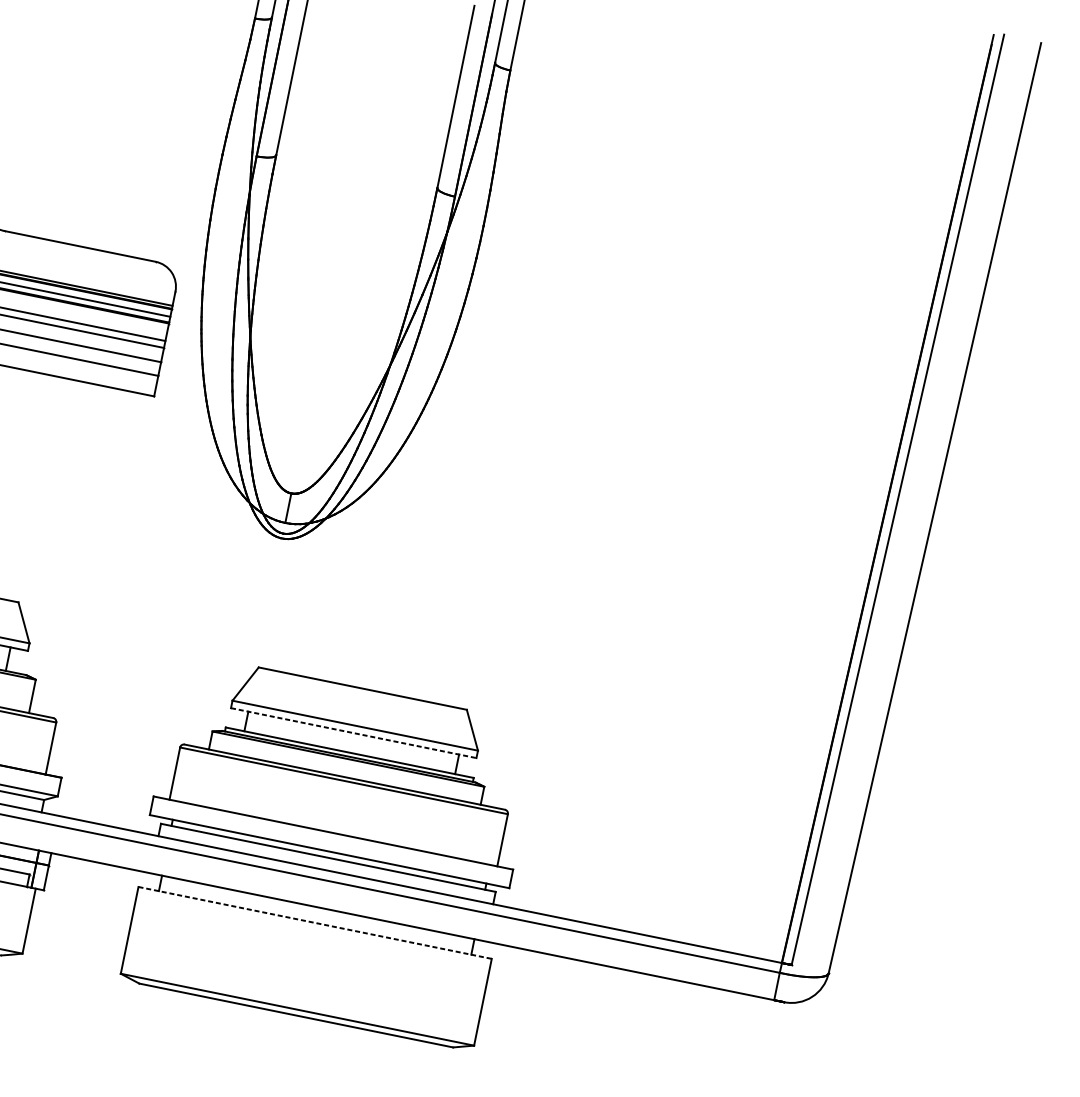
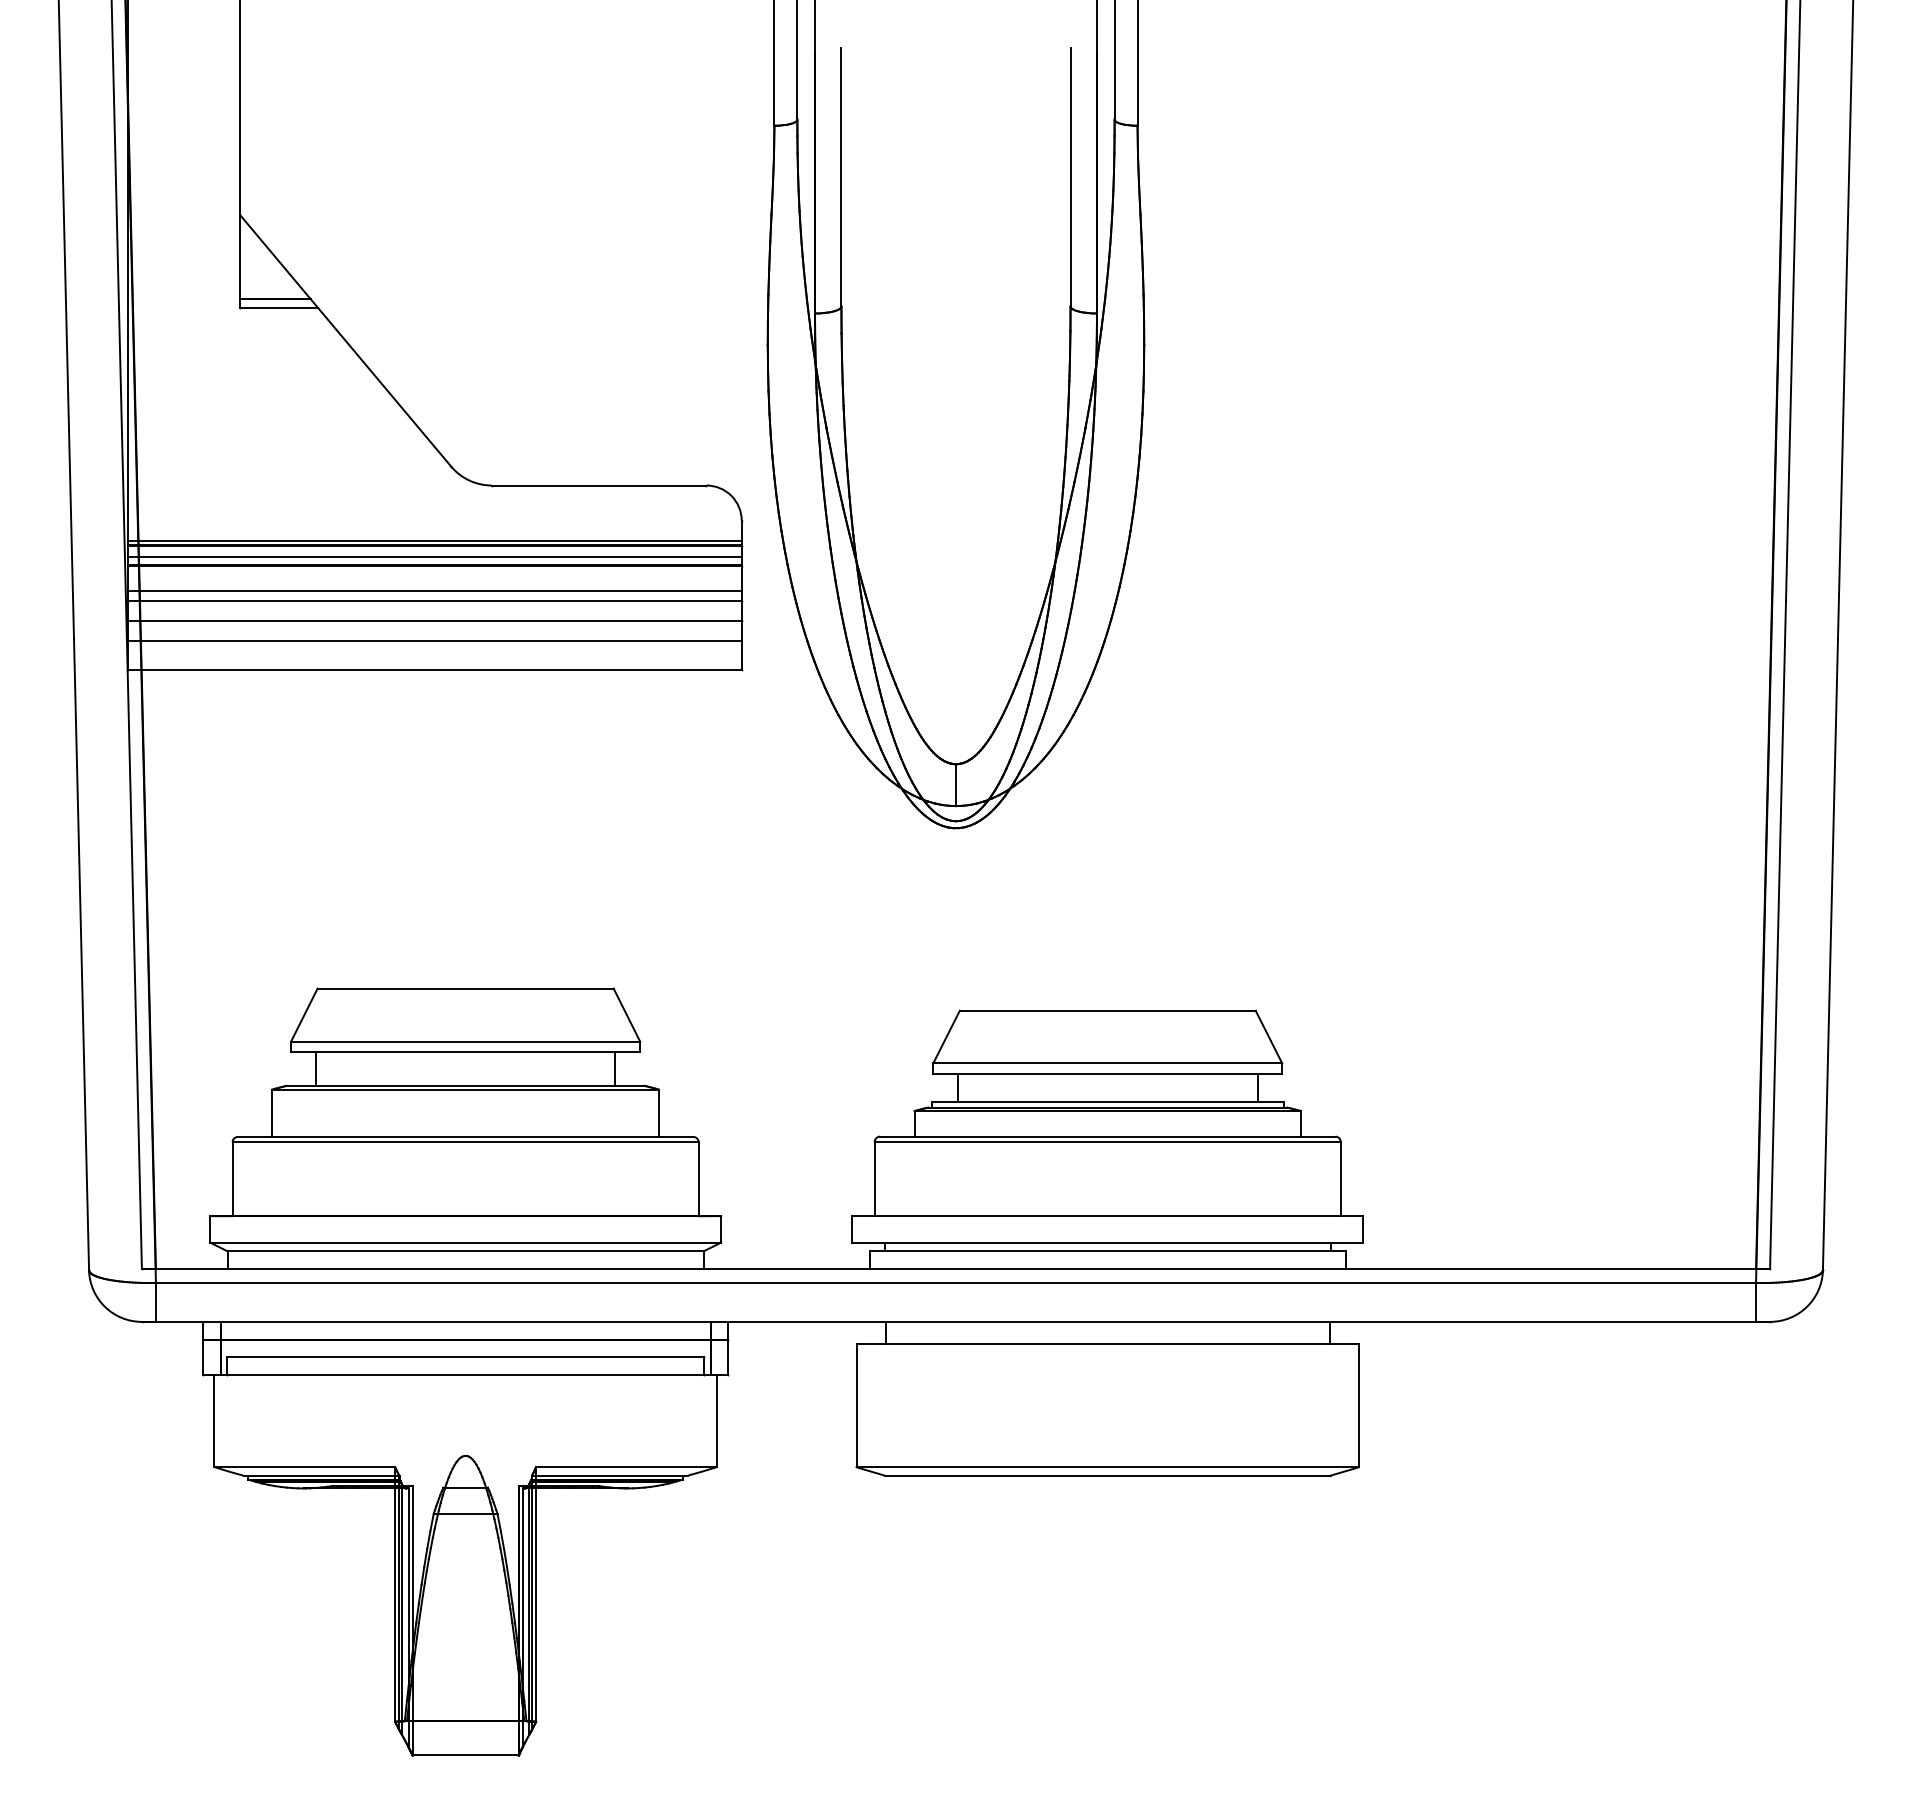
line: (353, 733) -> (1107, 1074), dashed -> solid
line: (315, 922) -> (1108, 1343), dashed -> solid

